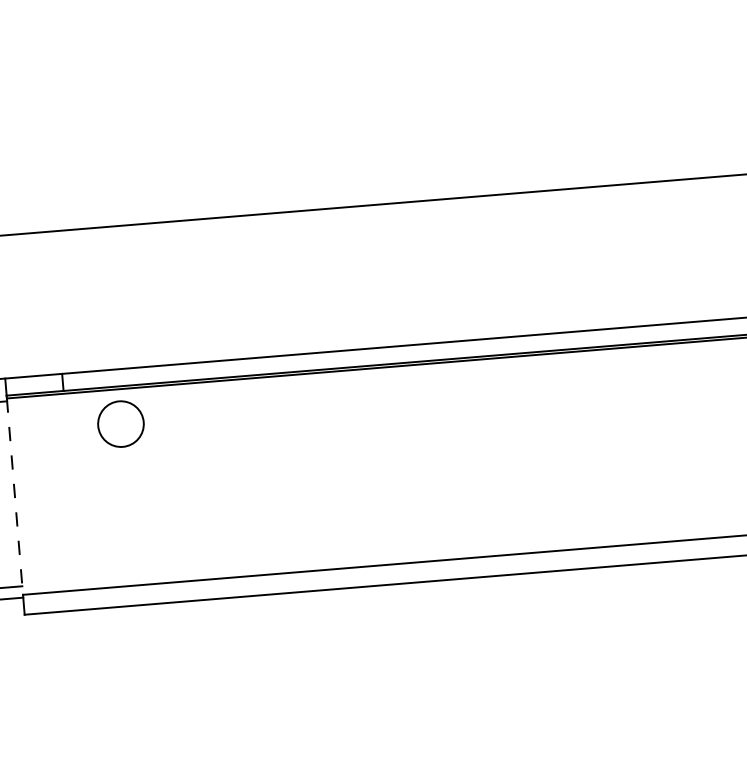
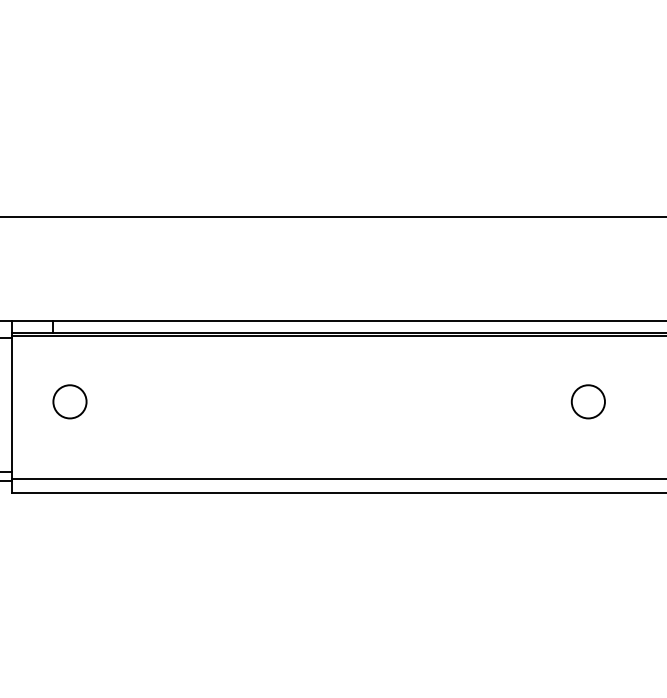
circle: (120, 423) -> (69, 401), moved
line: (14, 497) -> (11, 407), dashed -> solid

